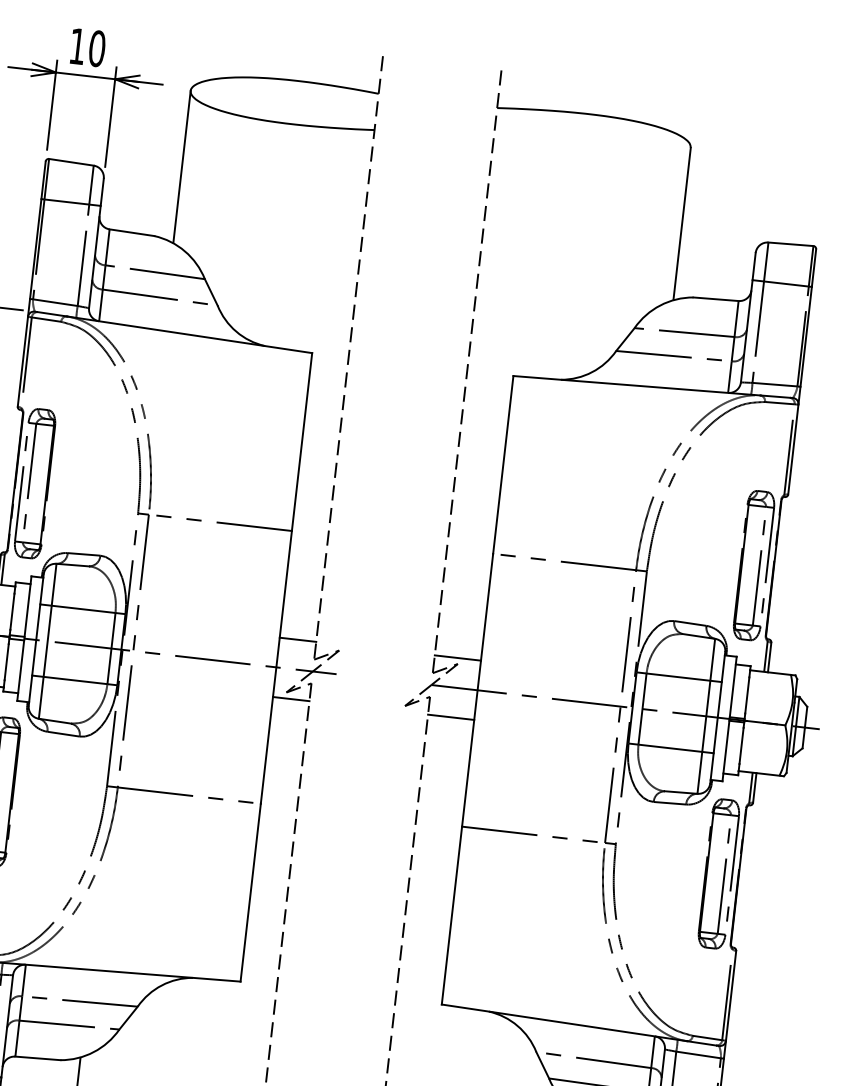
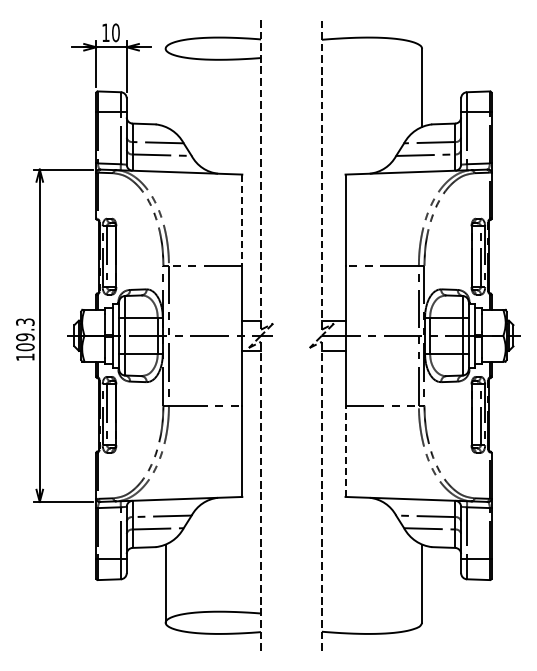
line: (181, 166) -> (165, 87), removed
line: (302, 442) -> (242, 220), solid -> dashed
line: (451, 915) -> (345, 451), solid -> dashed

